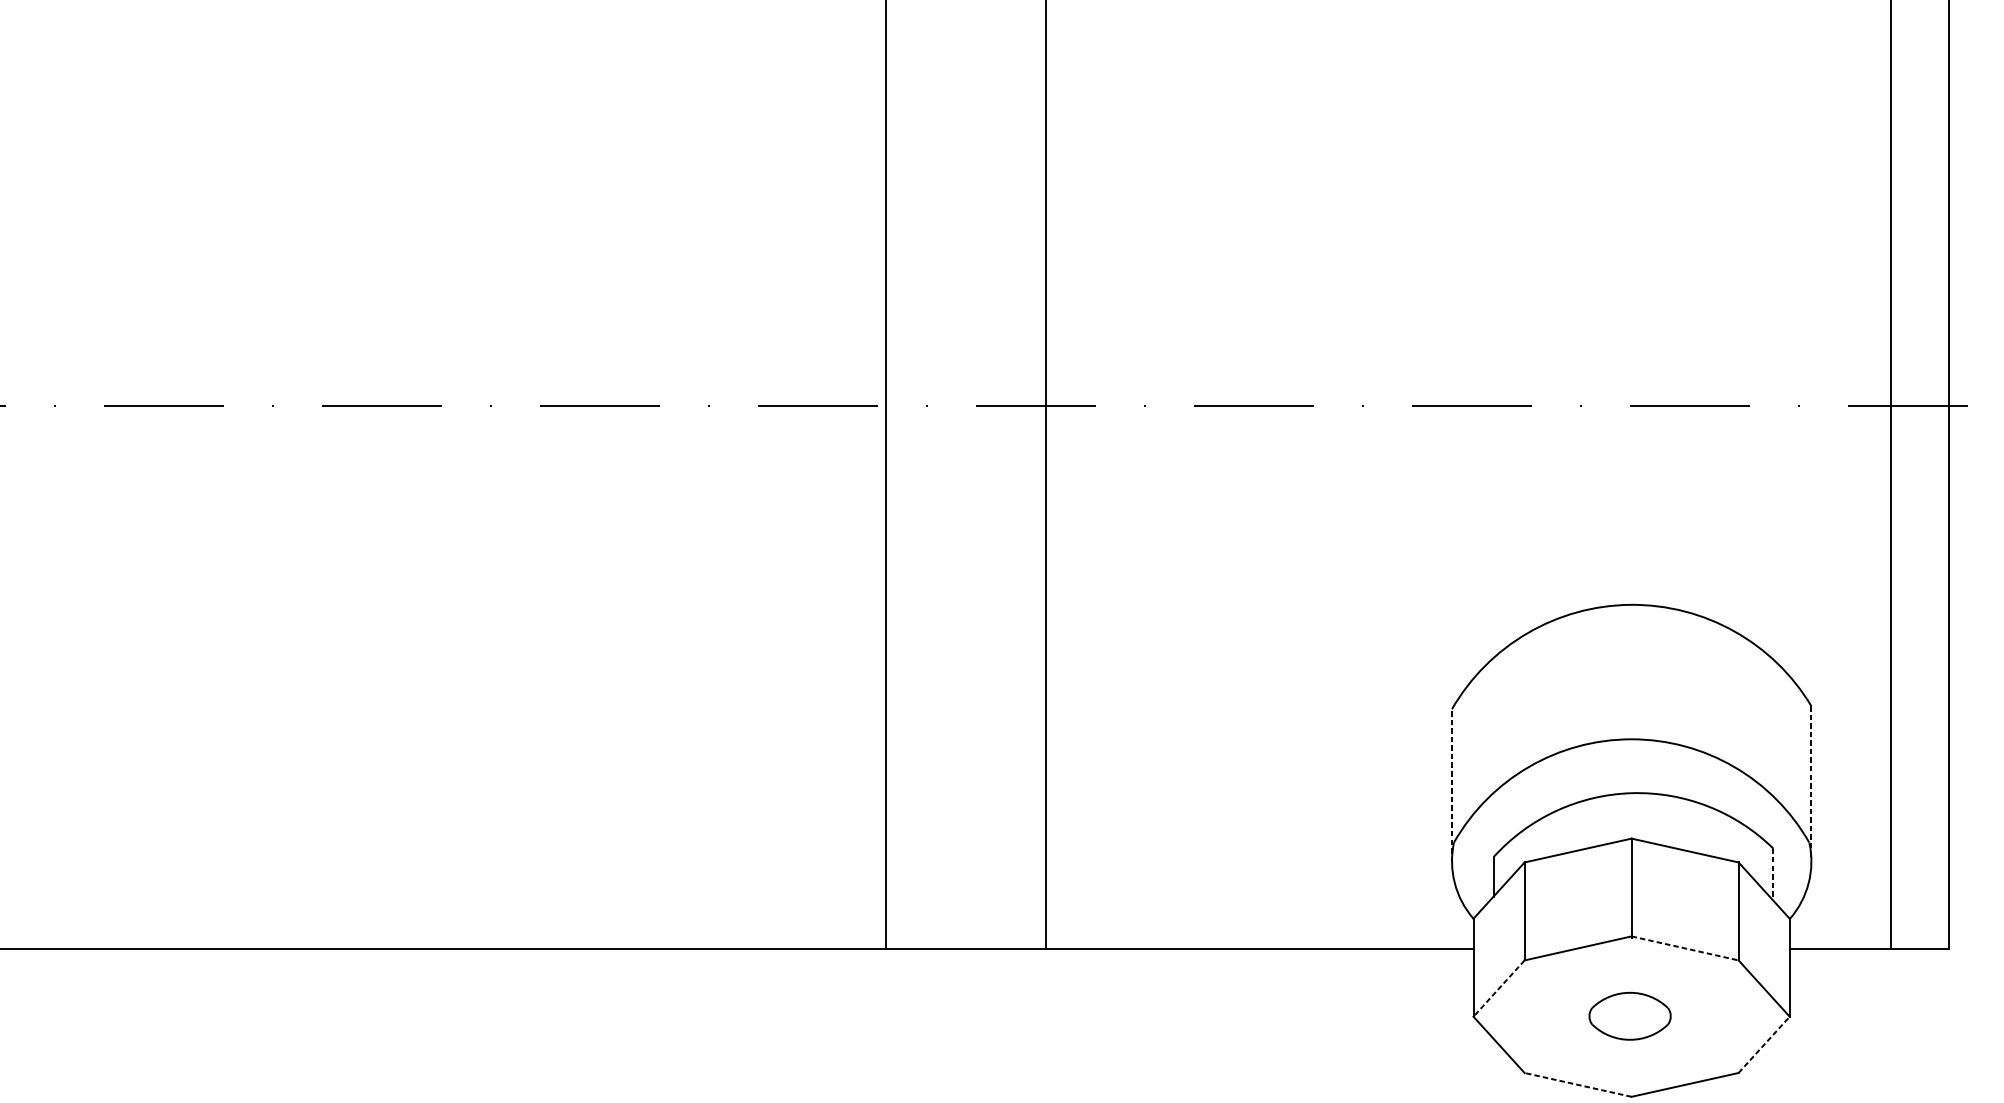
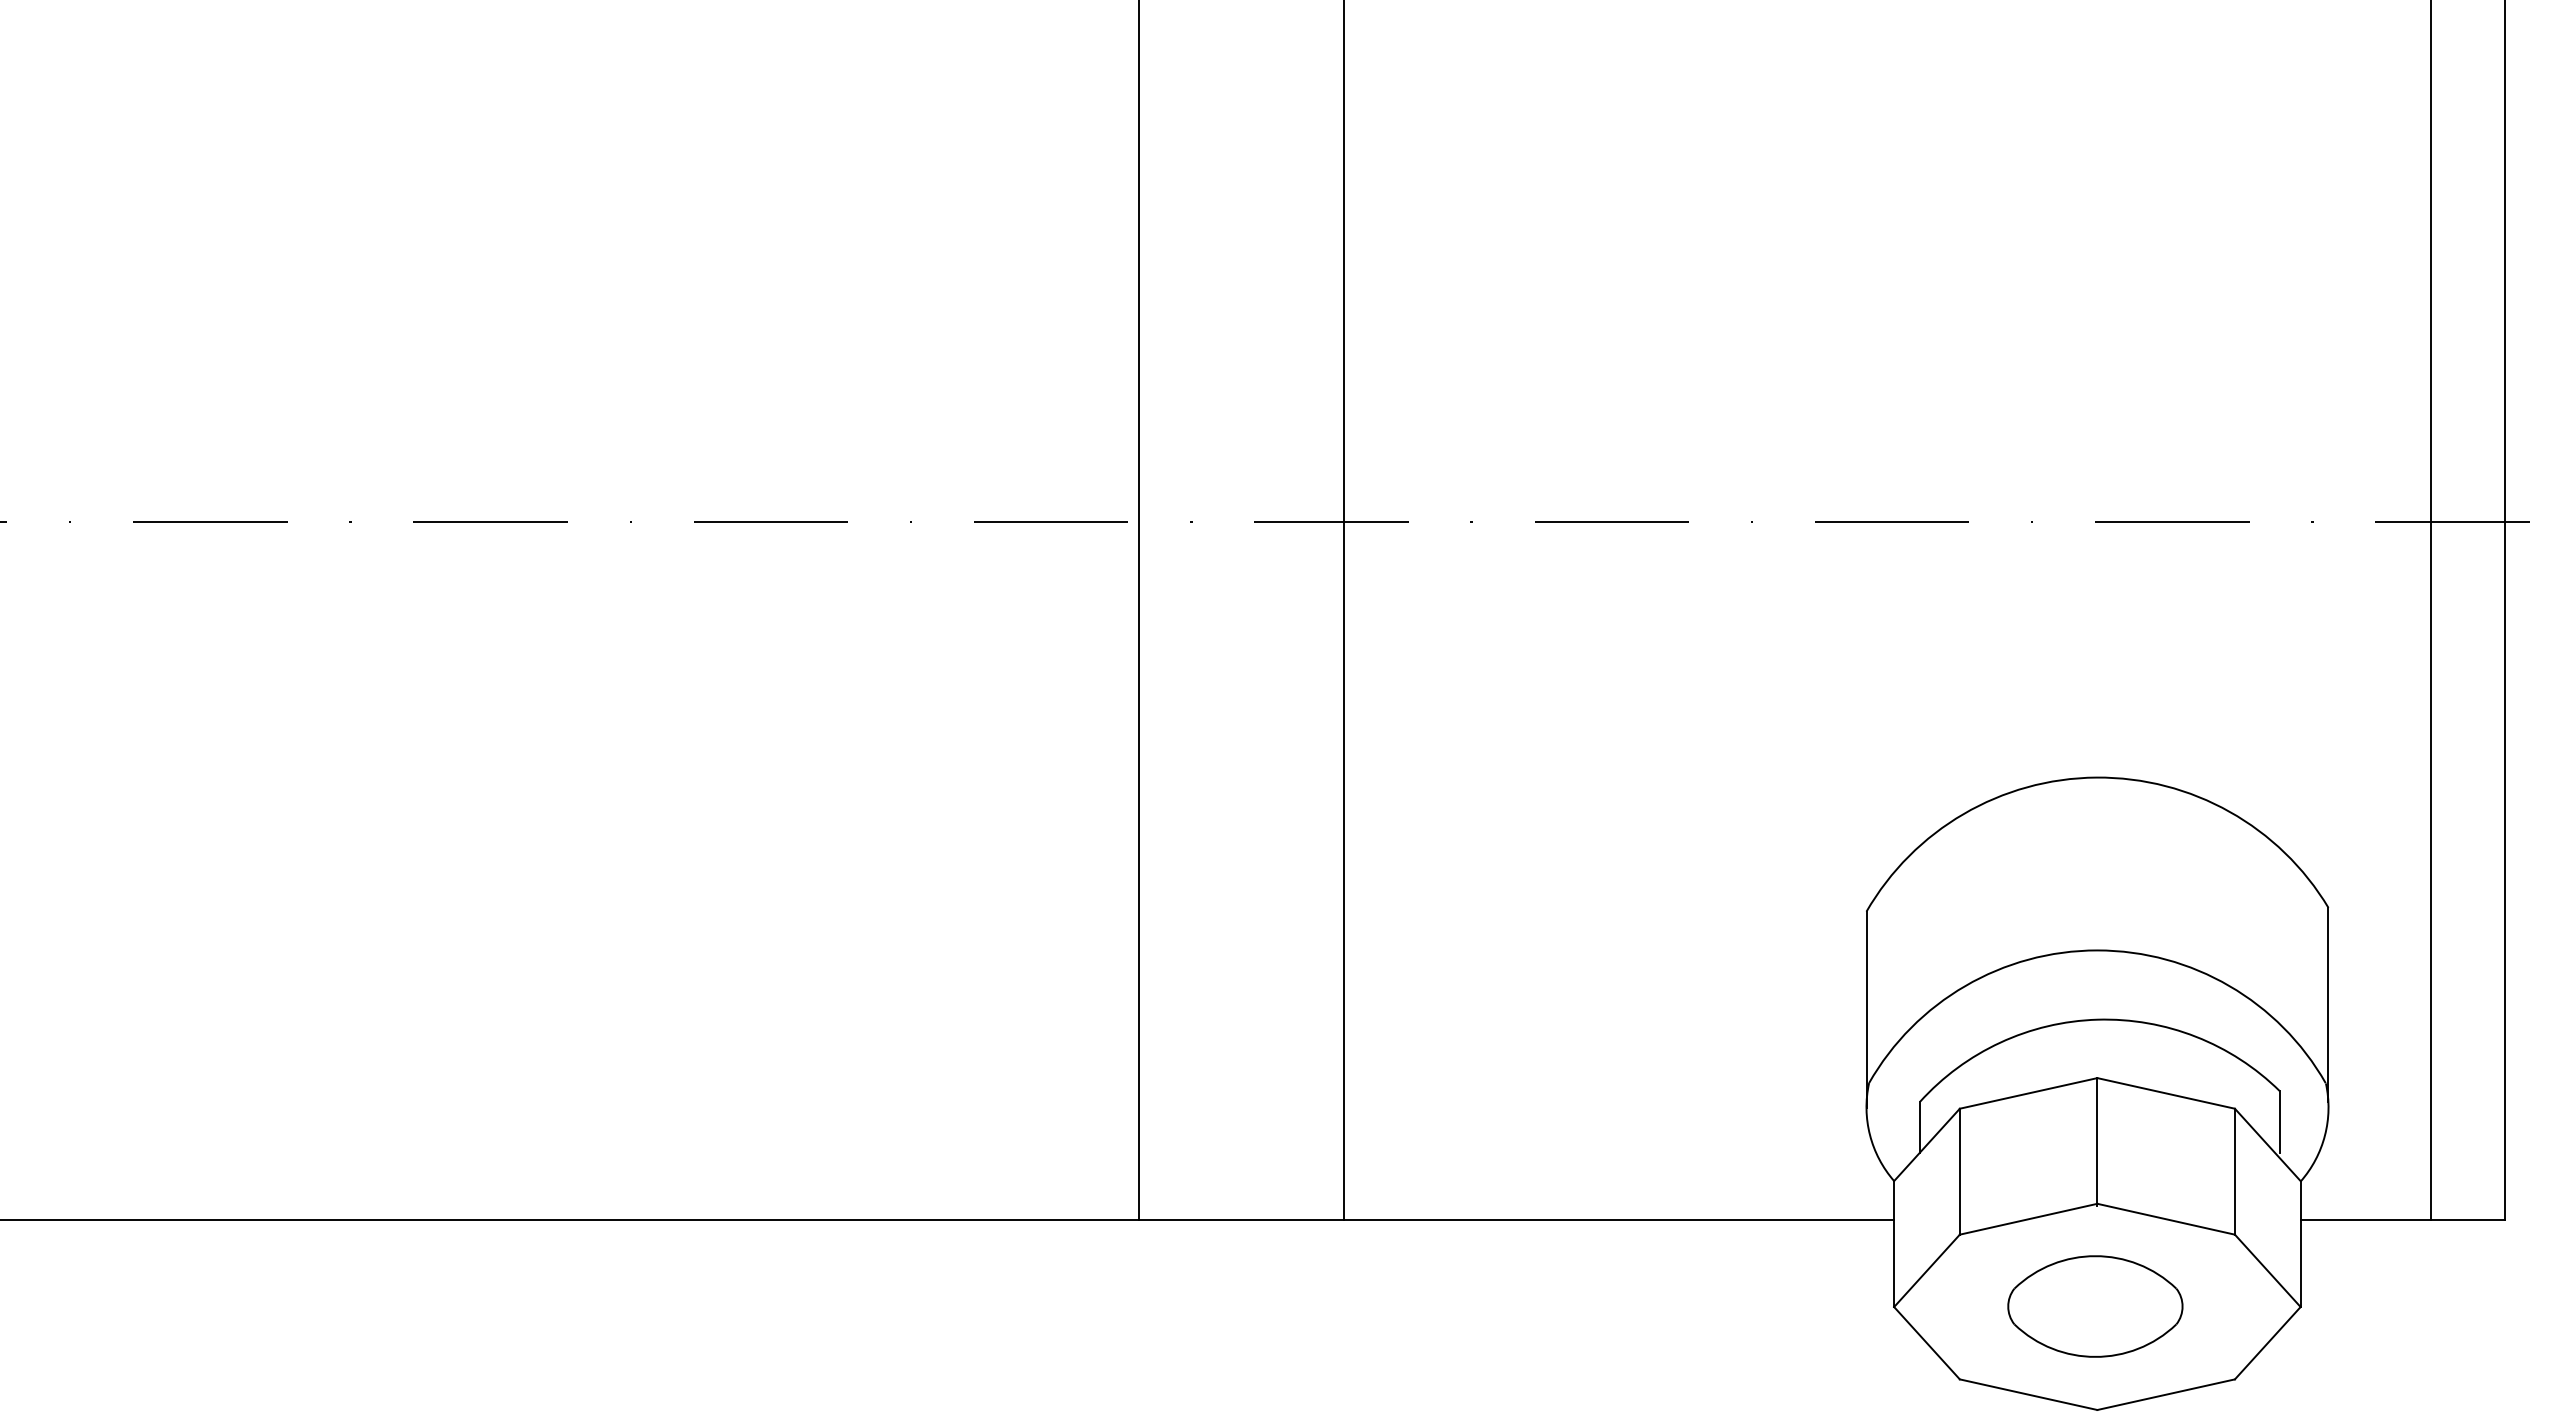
line: (1811, 782) -> (2328, 1005), dashed -> solid
line: (1452, 785) -> (1866, 1009), dashed -> solid
line: (1773, 872) -> (2279, 1121), dashed -> solid
line: (1685, 948) -> (2166, 1219), dashed -> solid
line: (1499, 988) -> (1927, 1270), dashed -> solid
part: (1630, 1016) -> (2095, 1306), size x1.67
line: (1763, 1045) -> (2267, 1343), dashed -> solid
line: (1578, 1084) -> (2028, 1394), dashed -> solid

